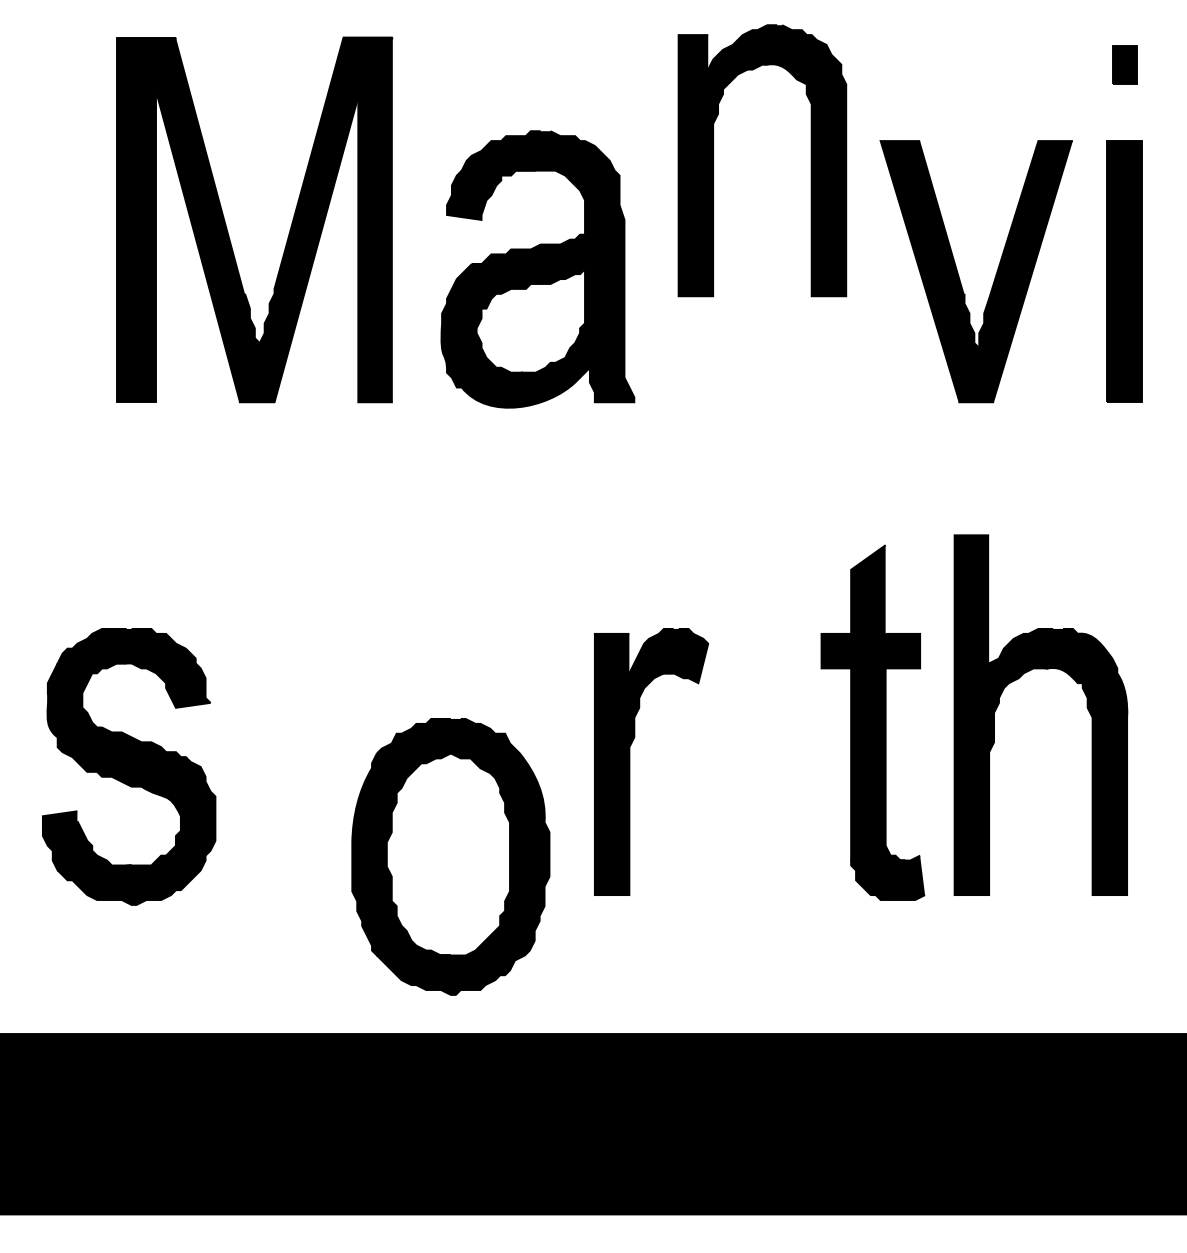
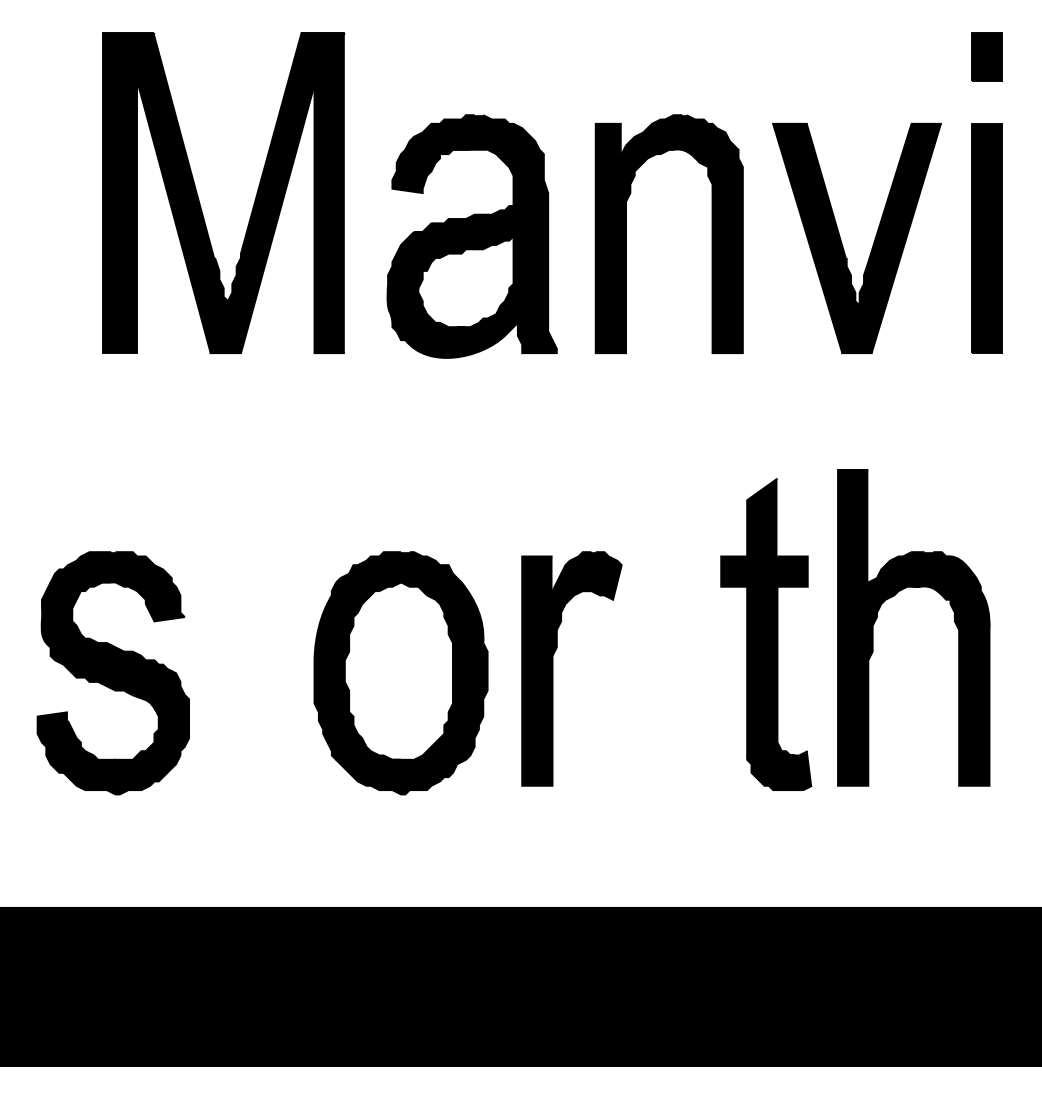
part: (1124, 64) -> (987, 56), size x1.43
part: (810, 160) -> (711, 233), moved
part: (450, 856) -> (400, 672), moved

